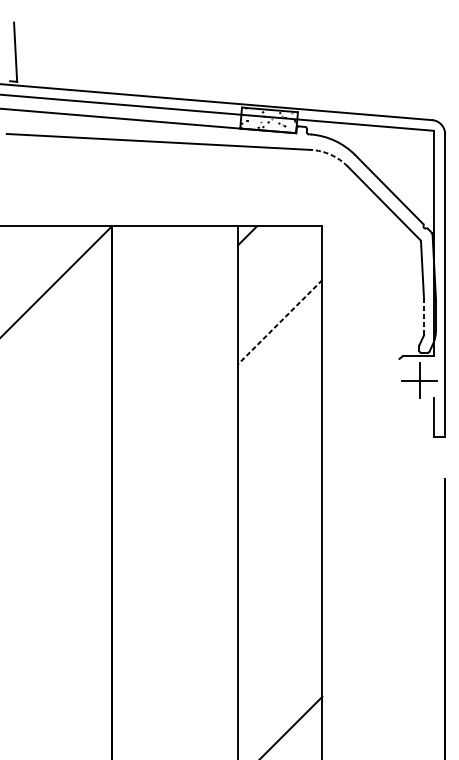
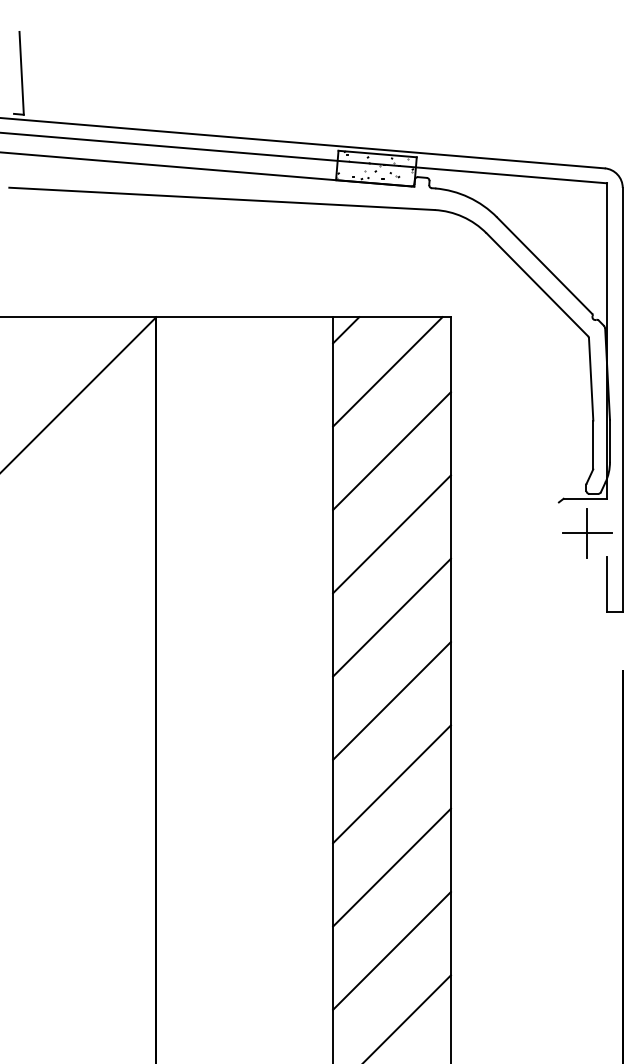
arc: (330, 154) -> (462, 216), dashed -> solid
line: (277, 265) -> (387, 371), added
line: (424, 317) -> (593, 444), dashed -> solid
line: (279, 322) -> (391, 451), dashed -> solid
line: (279, 381) -> (391, 534), added
line: (279, 441) -> (391, 617), added
line: (279, 500) -> (391, 700), added
line: (279, 560) -> (391, 784), added
line: (279, 619) -> (391, 867), added
line: (279, 679) -> (391, 950), added

